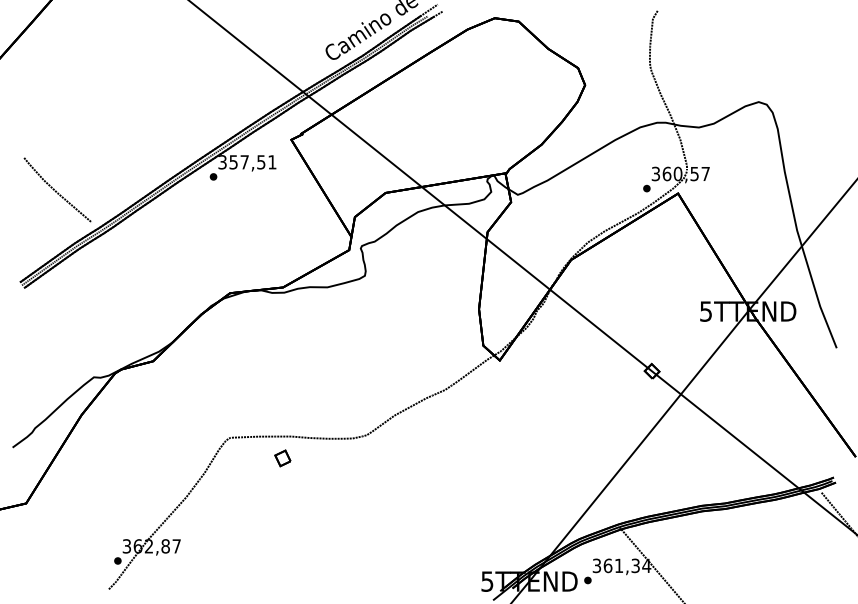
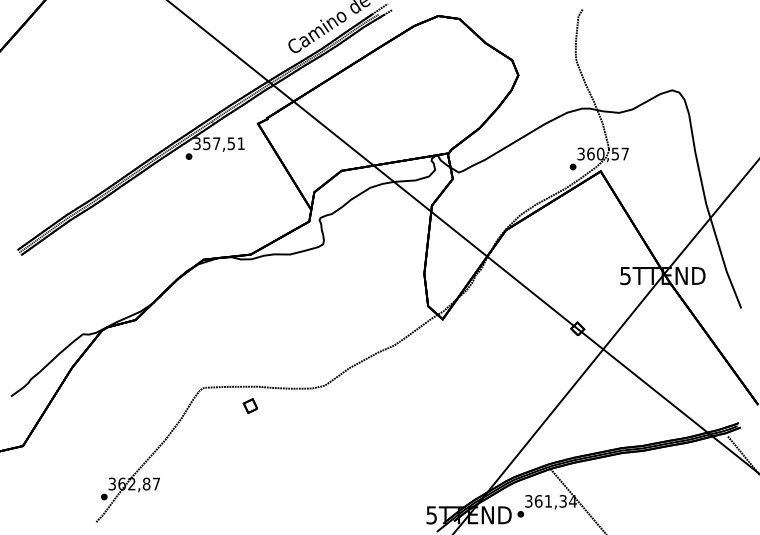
curve: (56, 190) -> (49, 168), removed

